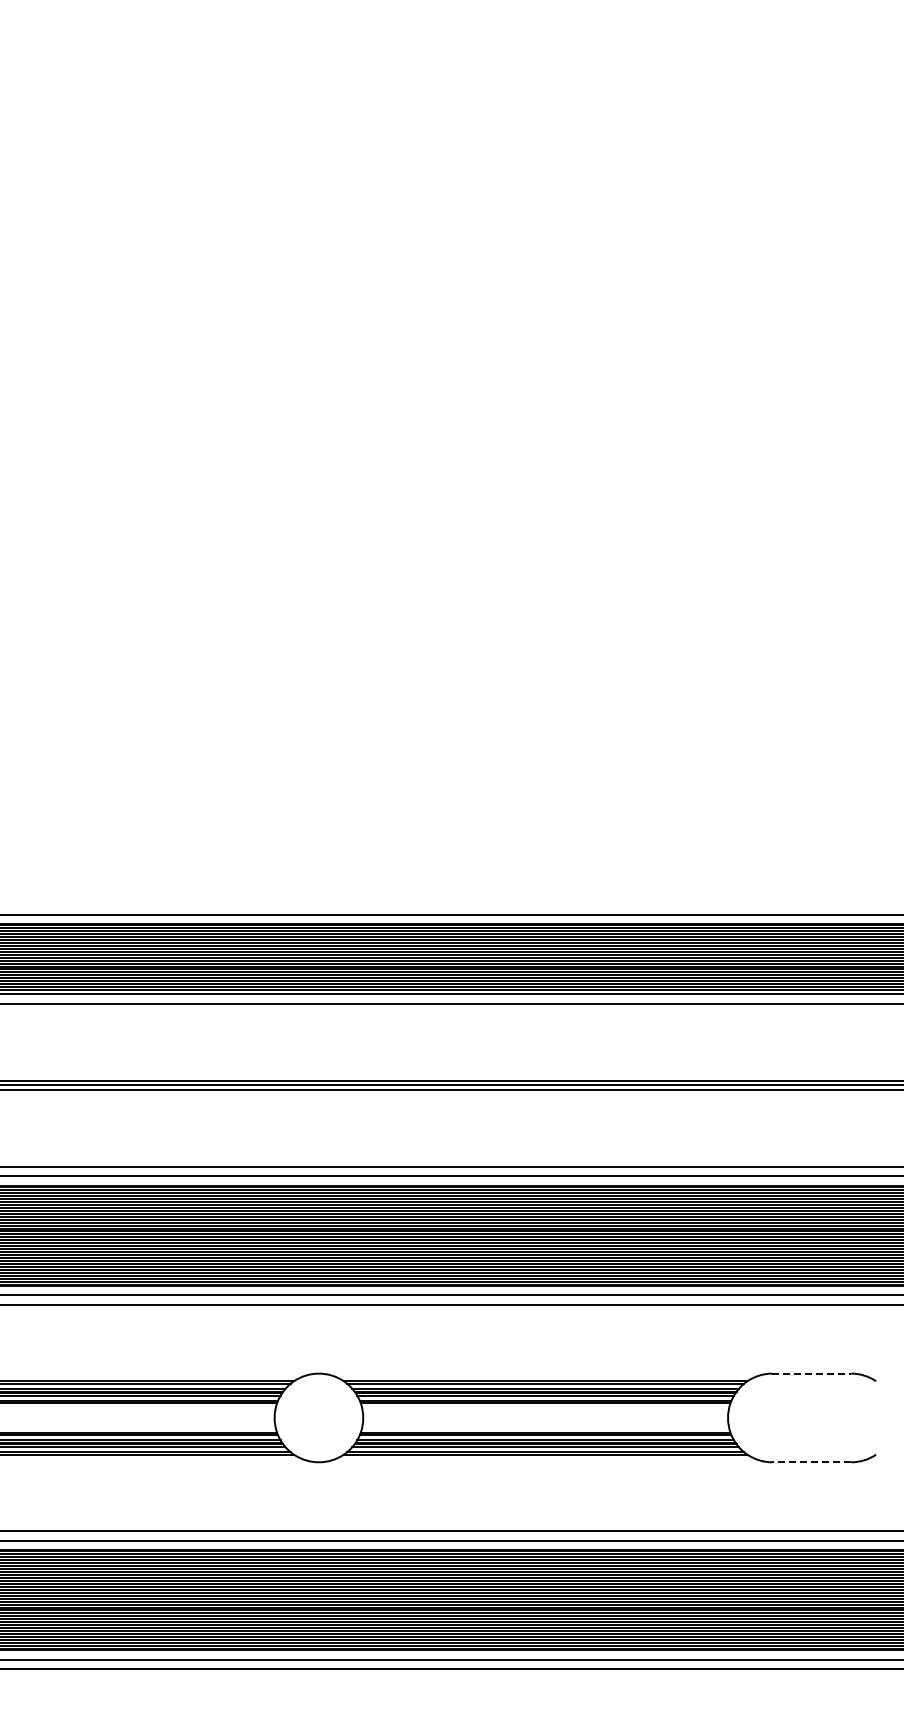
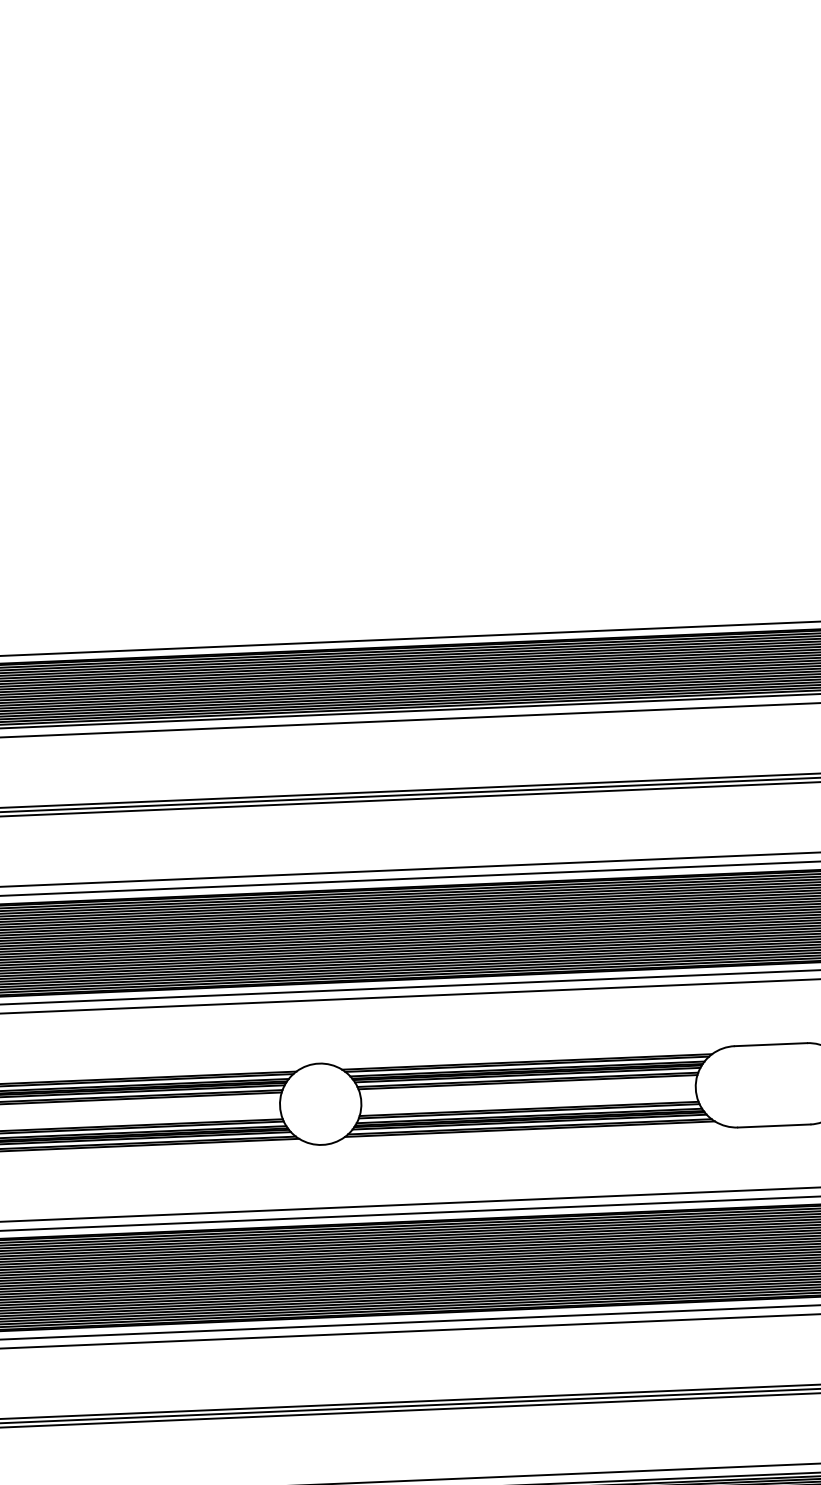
line: (812, 1373) -> (771, 1044), dashed -> solid
line: (811, 1462) -> (774, 1126), dashed -> solid

